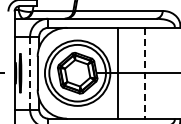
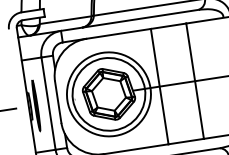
line: (30, 72) -> (48, 102), dashed -> solid
line: (145, 73) -> (195, 81), dashed -> solid

